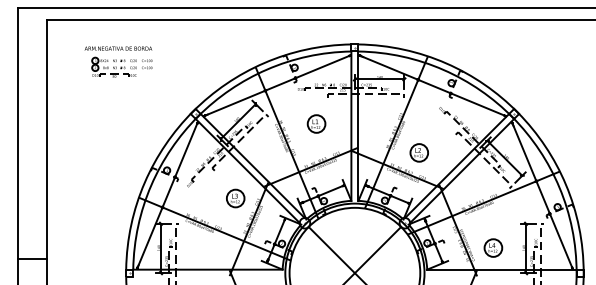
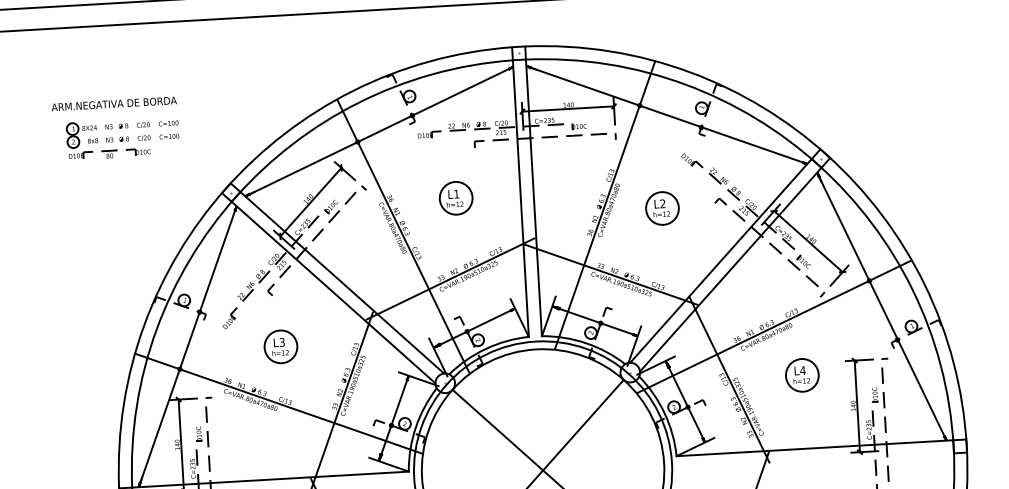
part: (118, 61) -> (115, 127), moved
part: (418, 152) -> (660, 207), moved
part: (235, 198) -> (280, 346), moved
part: (493, 247) -> (802, 374), moved

